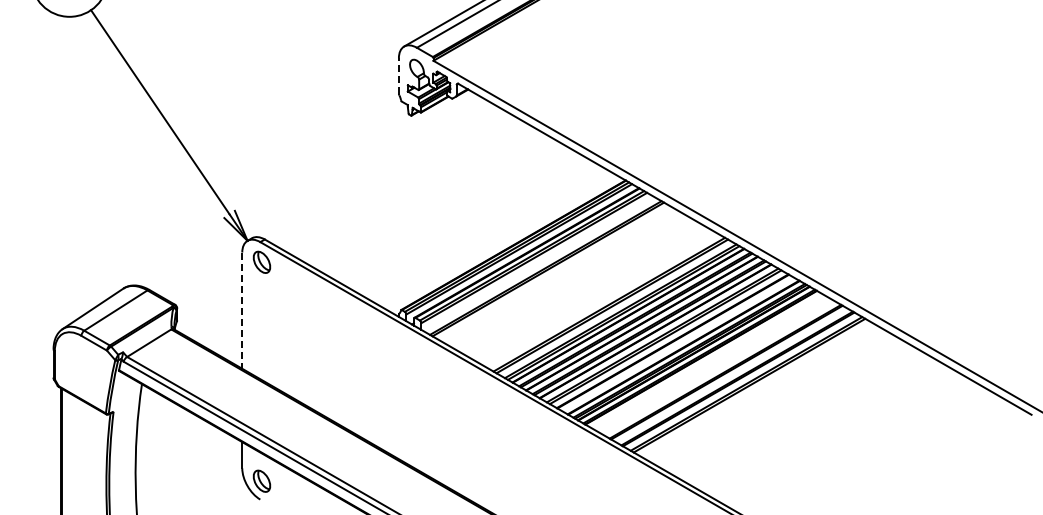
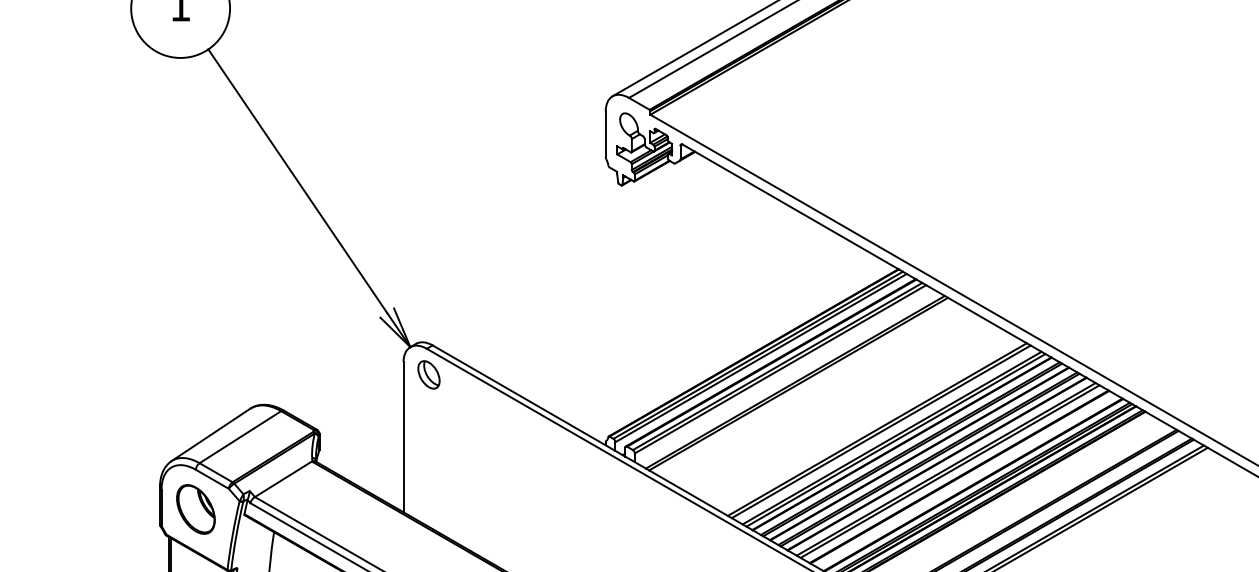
line: (398, 76) -> (605, 134), dashed -> solid
line: (242, 311) -> (403, 438), dashed -> solid
part: (80, 366) -> (194, 509), added

